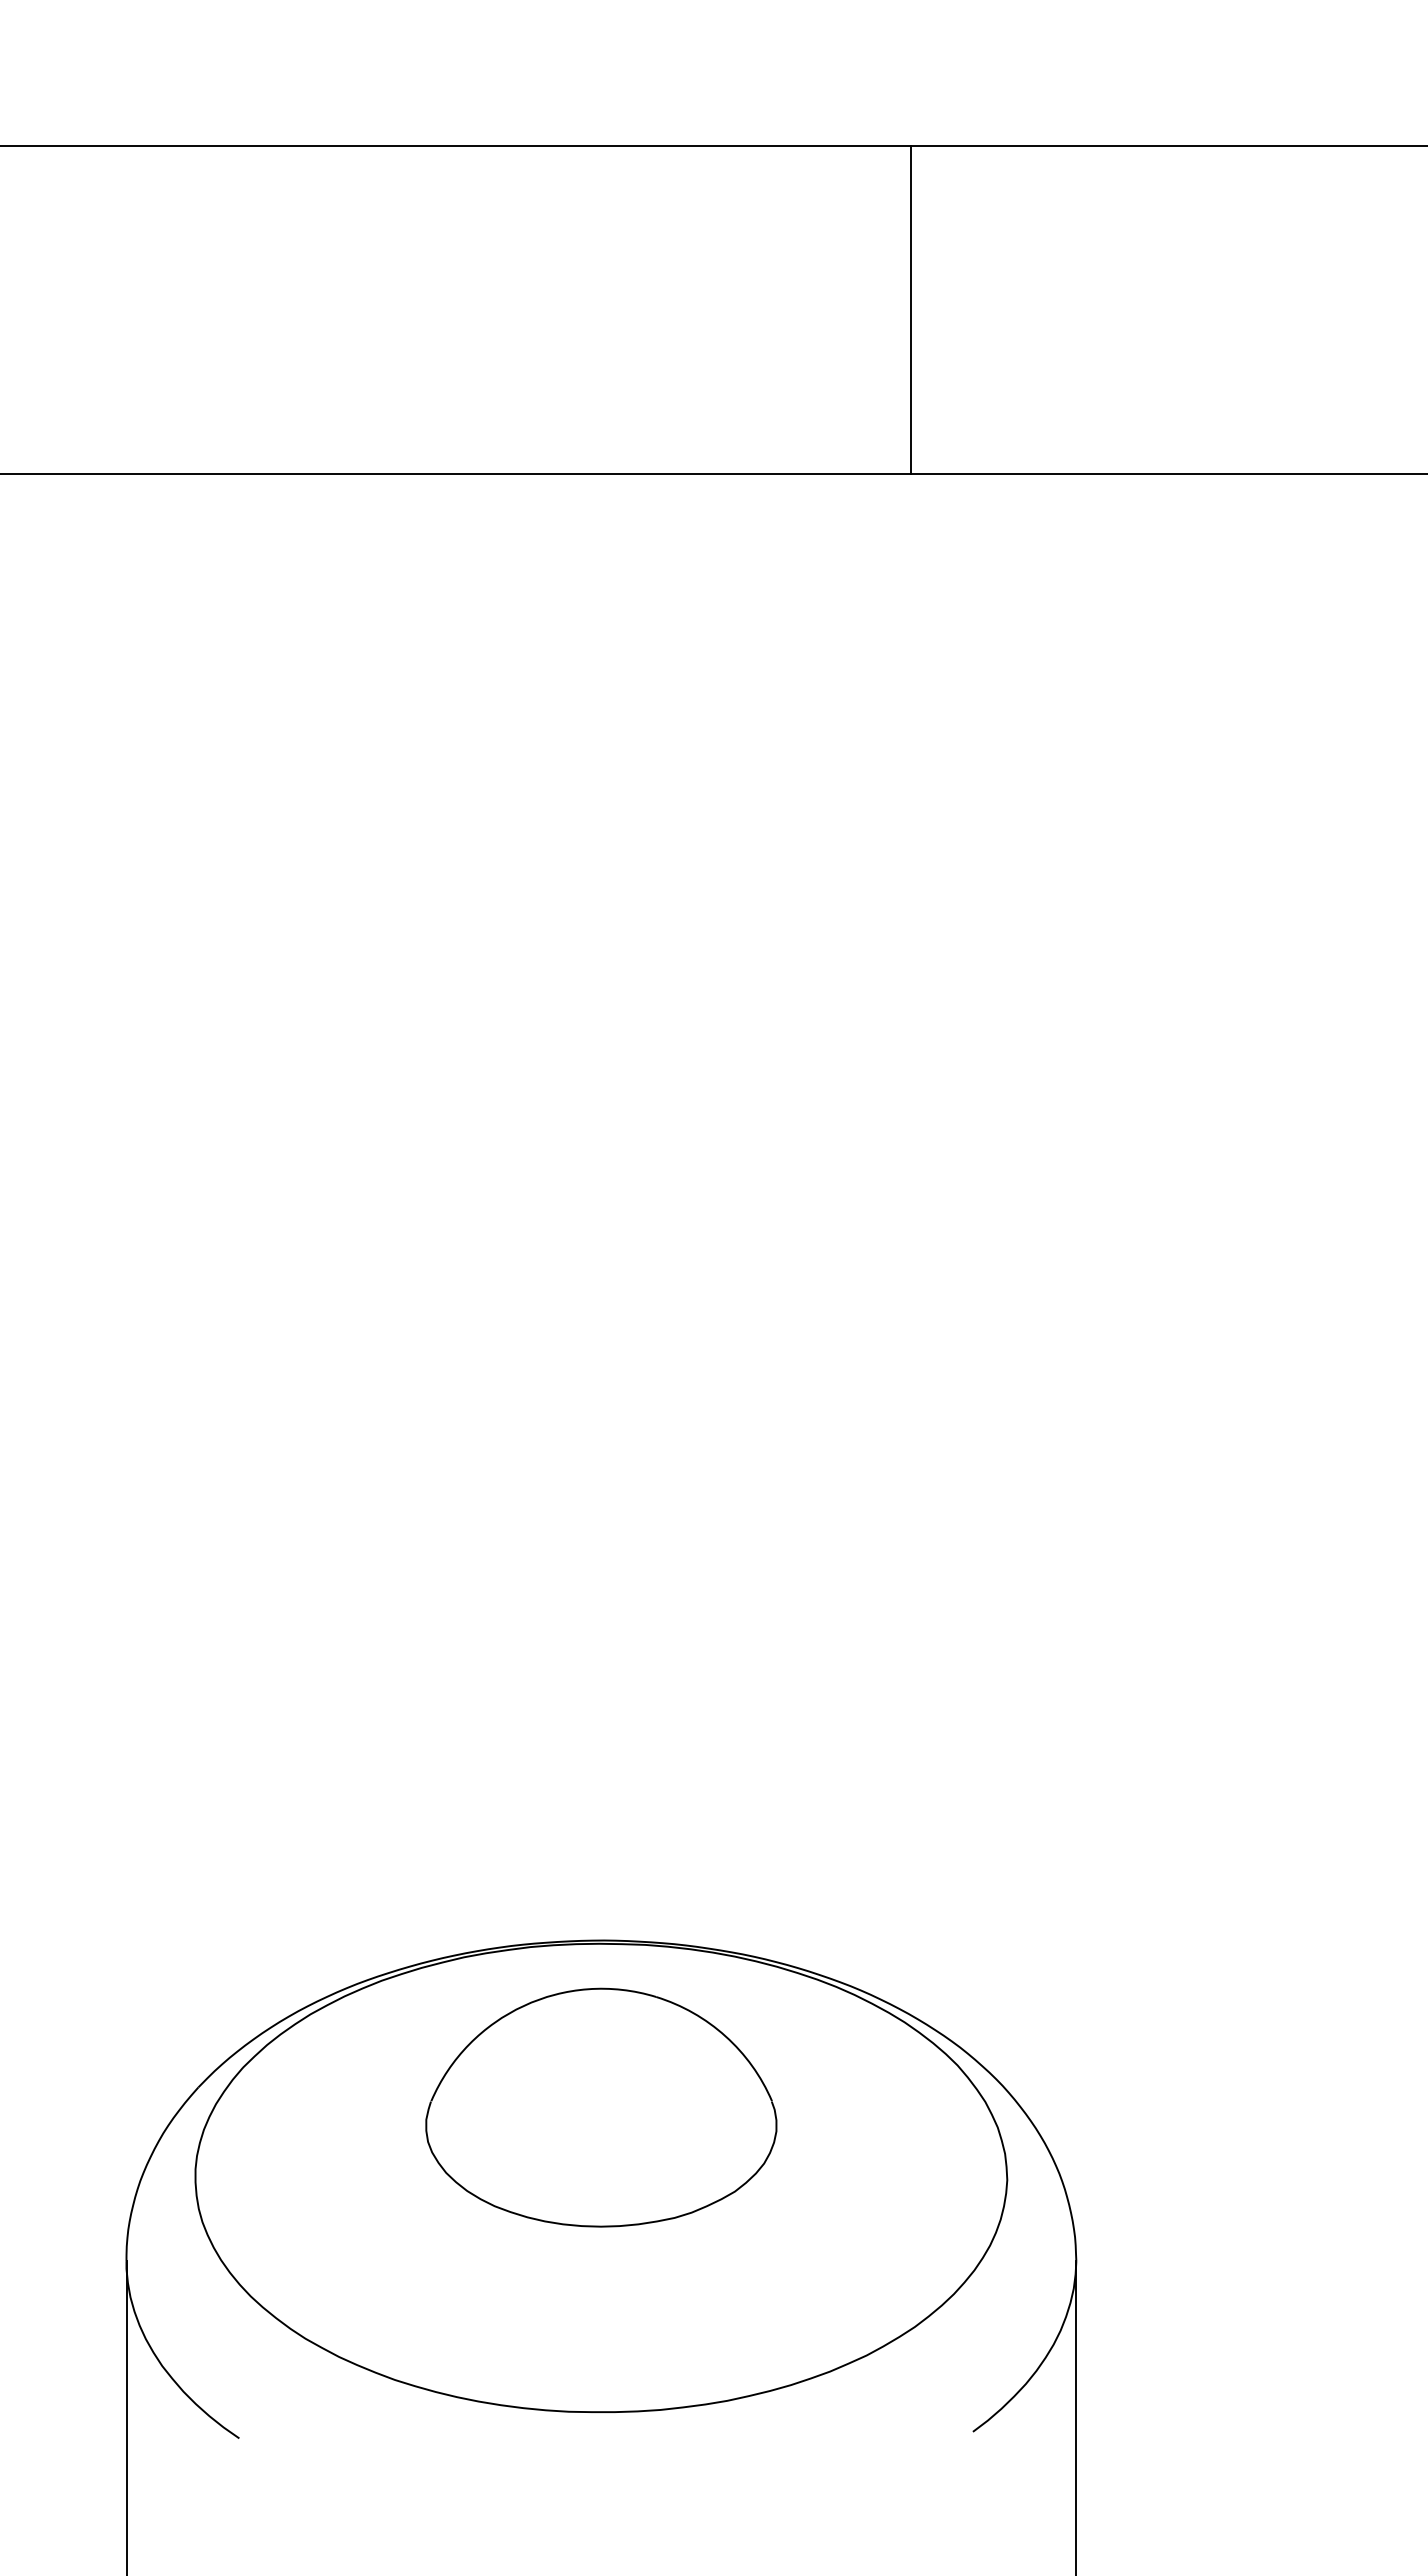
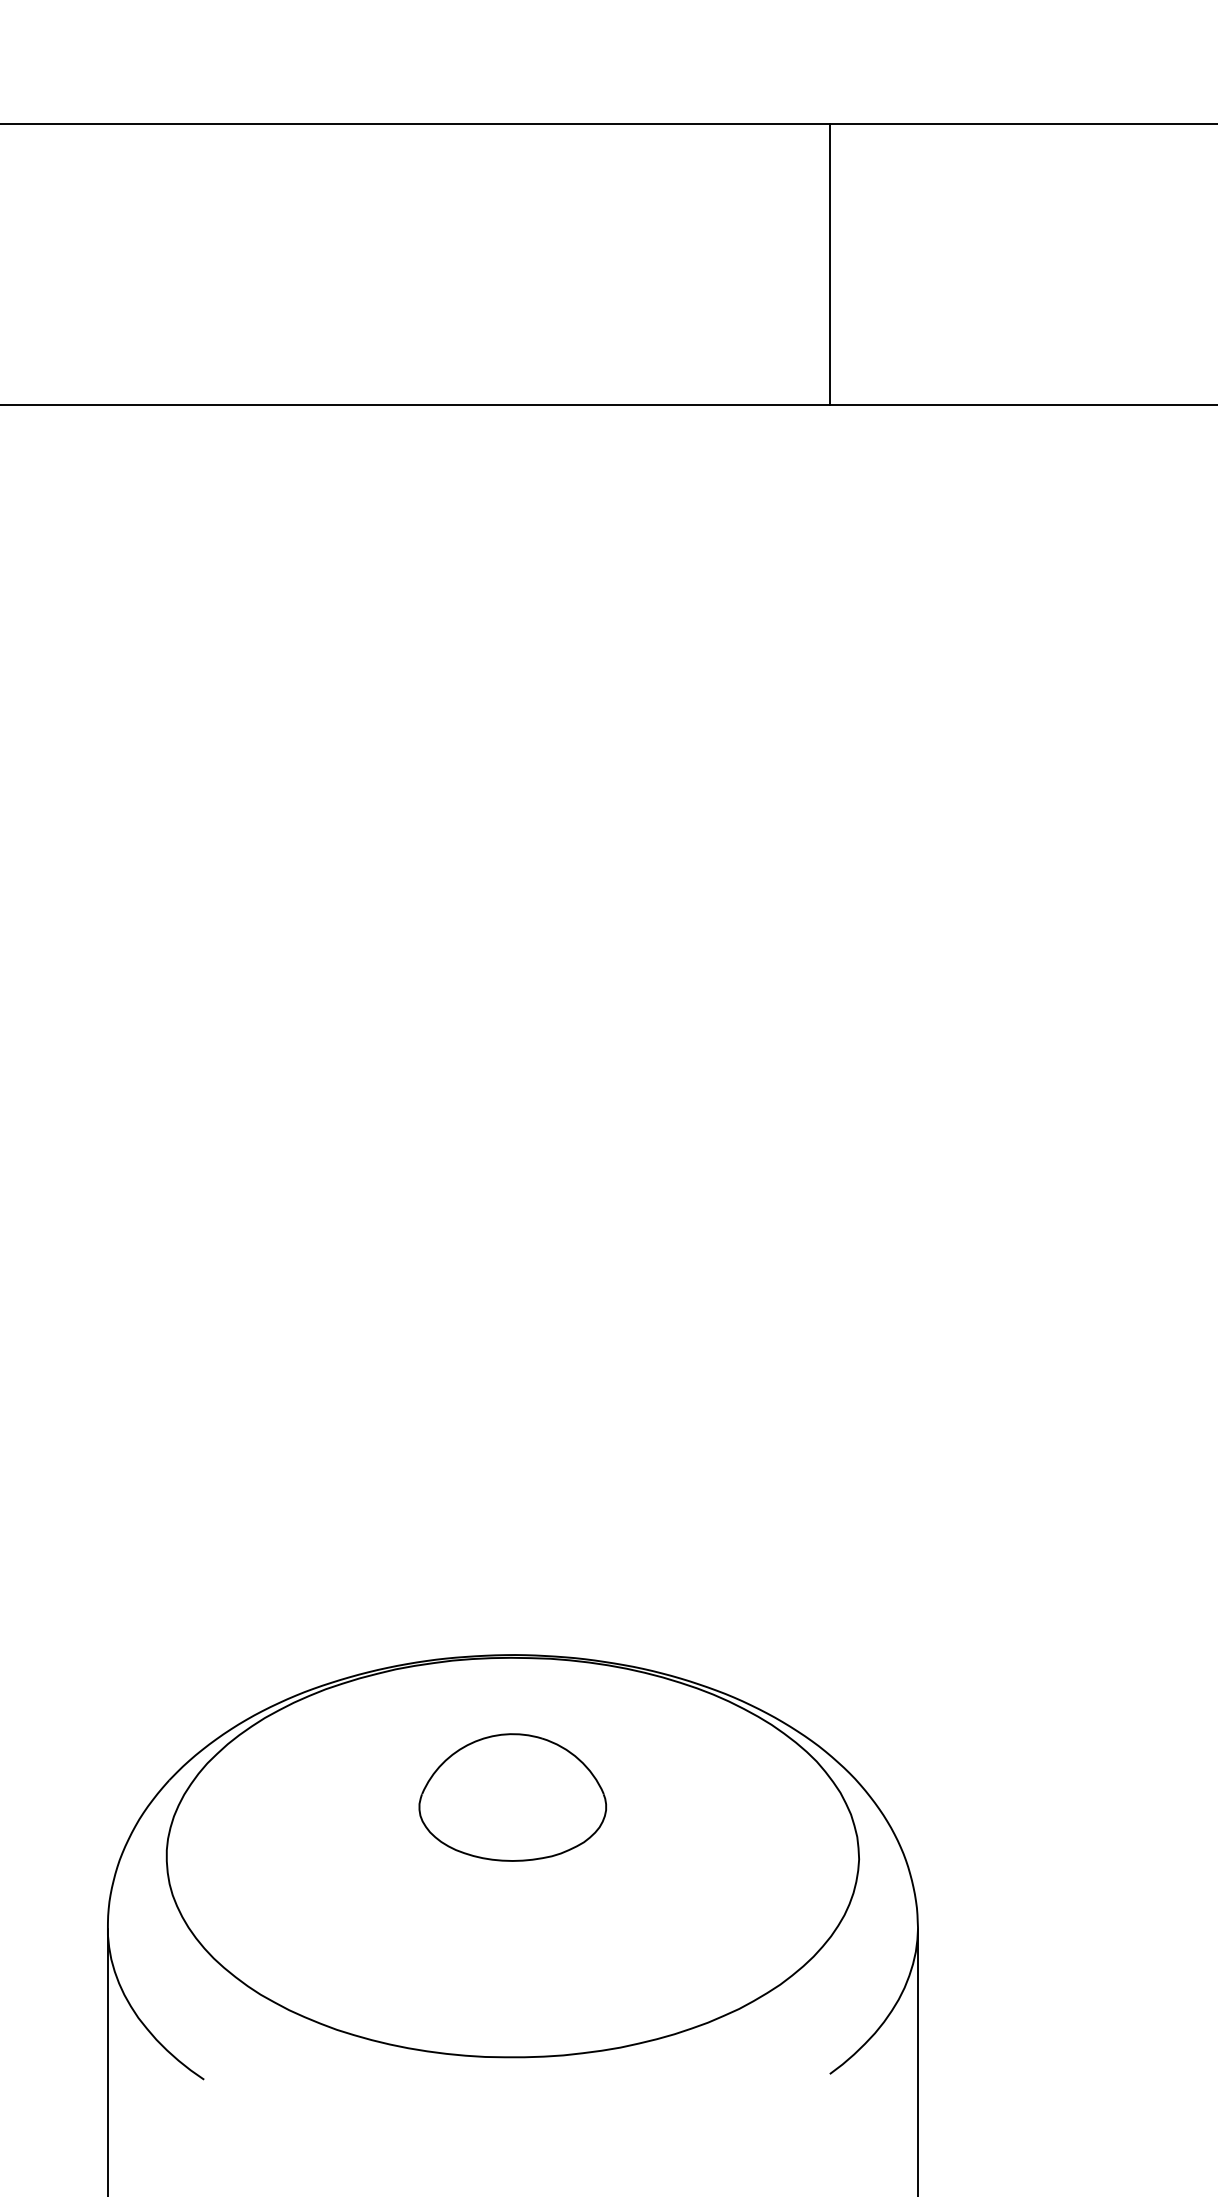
line: (910, 309) -> (829, 263), moved
part: (600, 2107) -> (512, 1797), size x0.62

